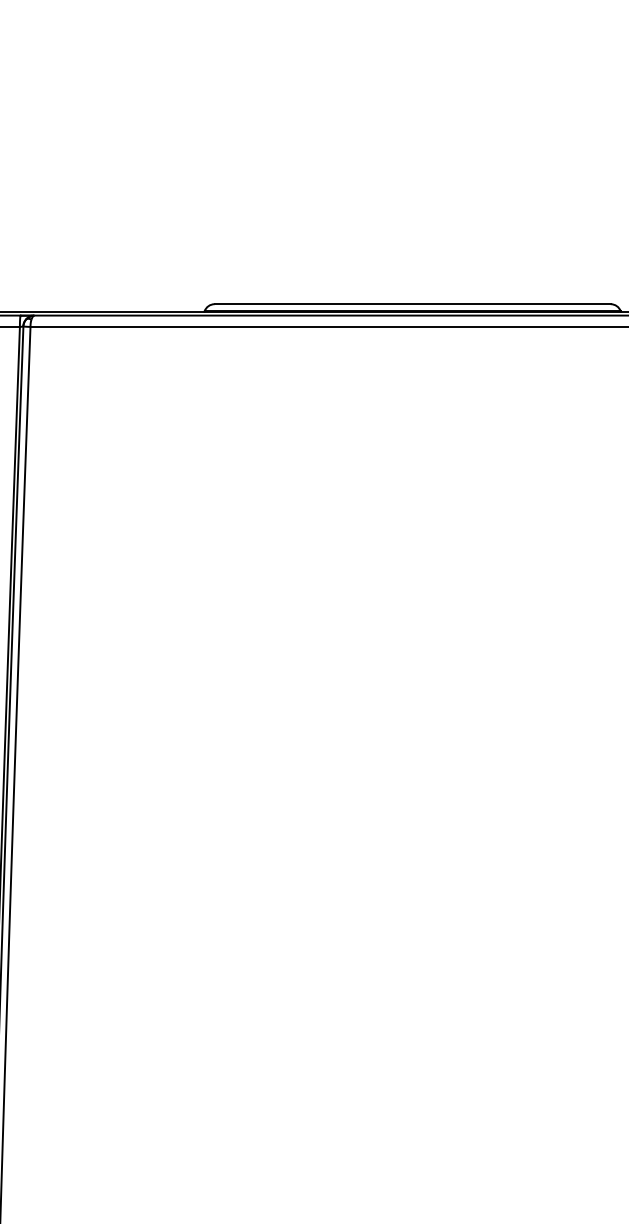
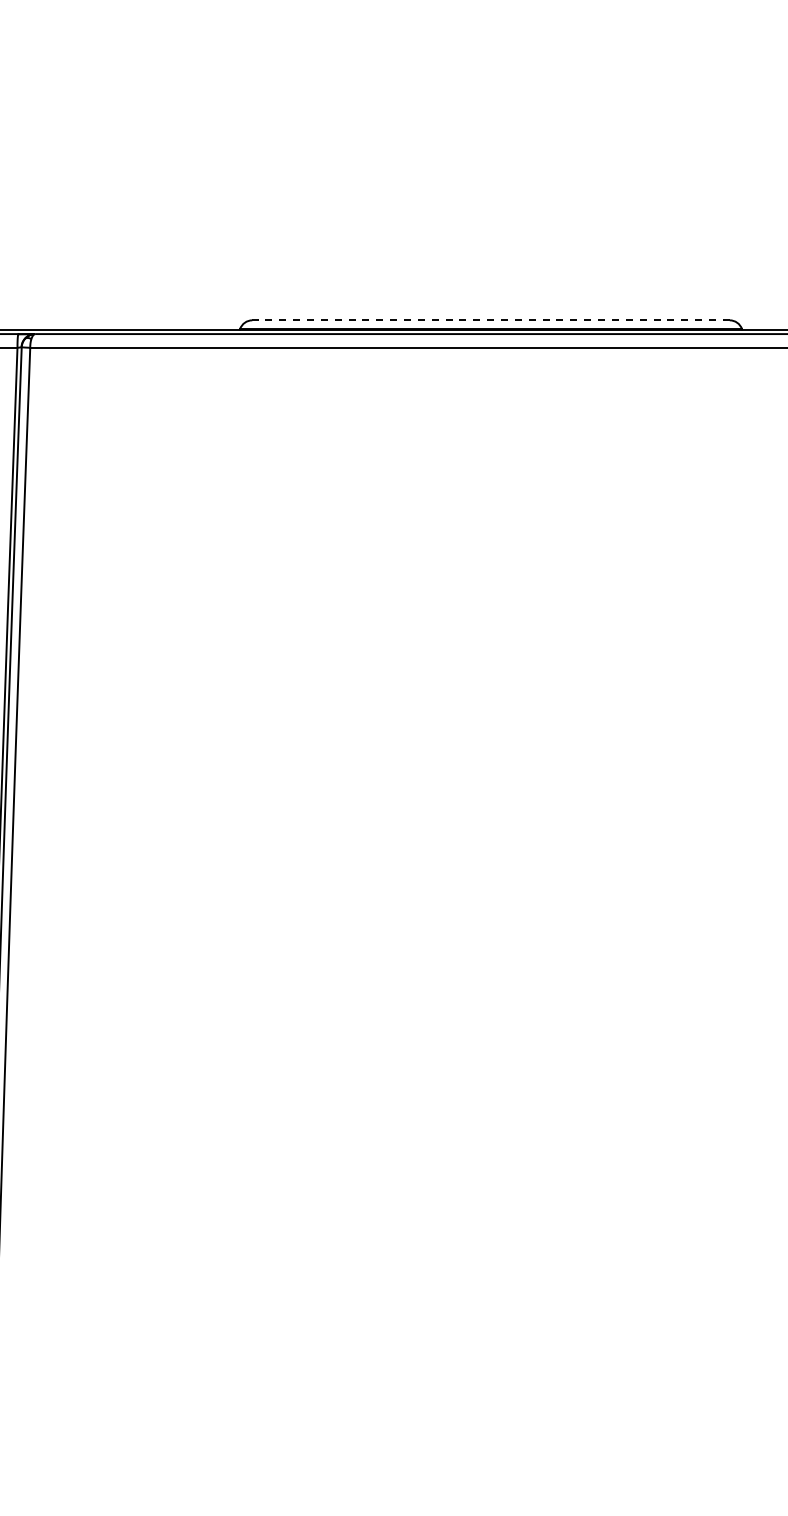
line: (413, 304) -> (491, 320), solid -> dashed

